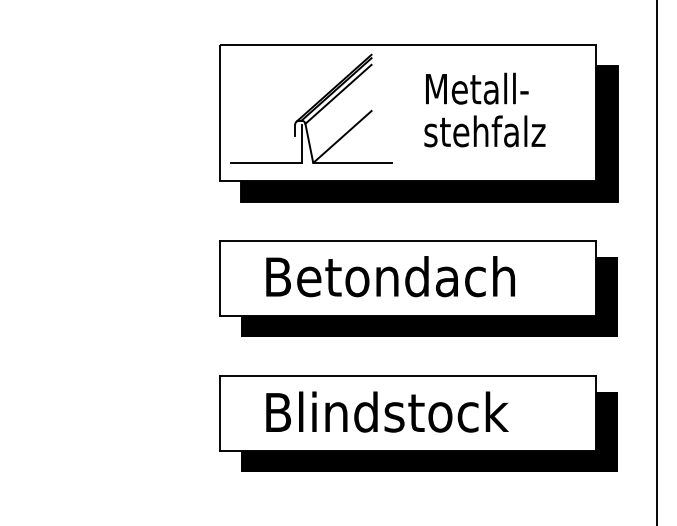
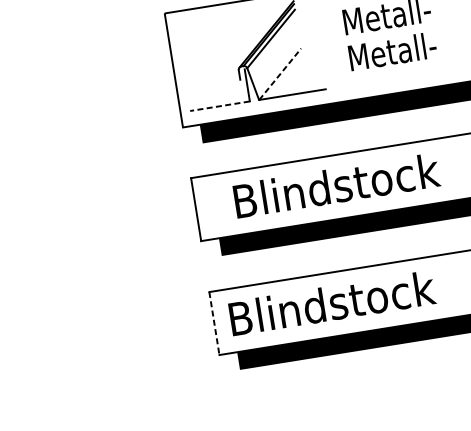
text: (484, 131) -> (398, 50), stehfalz -> Metall-
line: (342, 136) -> (280, 73), solid -> dashed
line: (266, 162) -> (219, 106), solid -> dashed
text: (406, 276) -> (352, 183), Betondach -> Blindstock
text: (387, 411) -> (332, 302), moved
line: (219, 414) -> (214, 324), solid -> dashed

